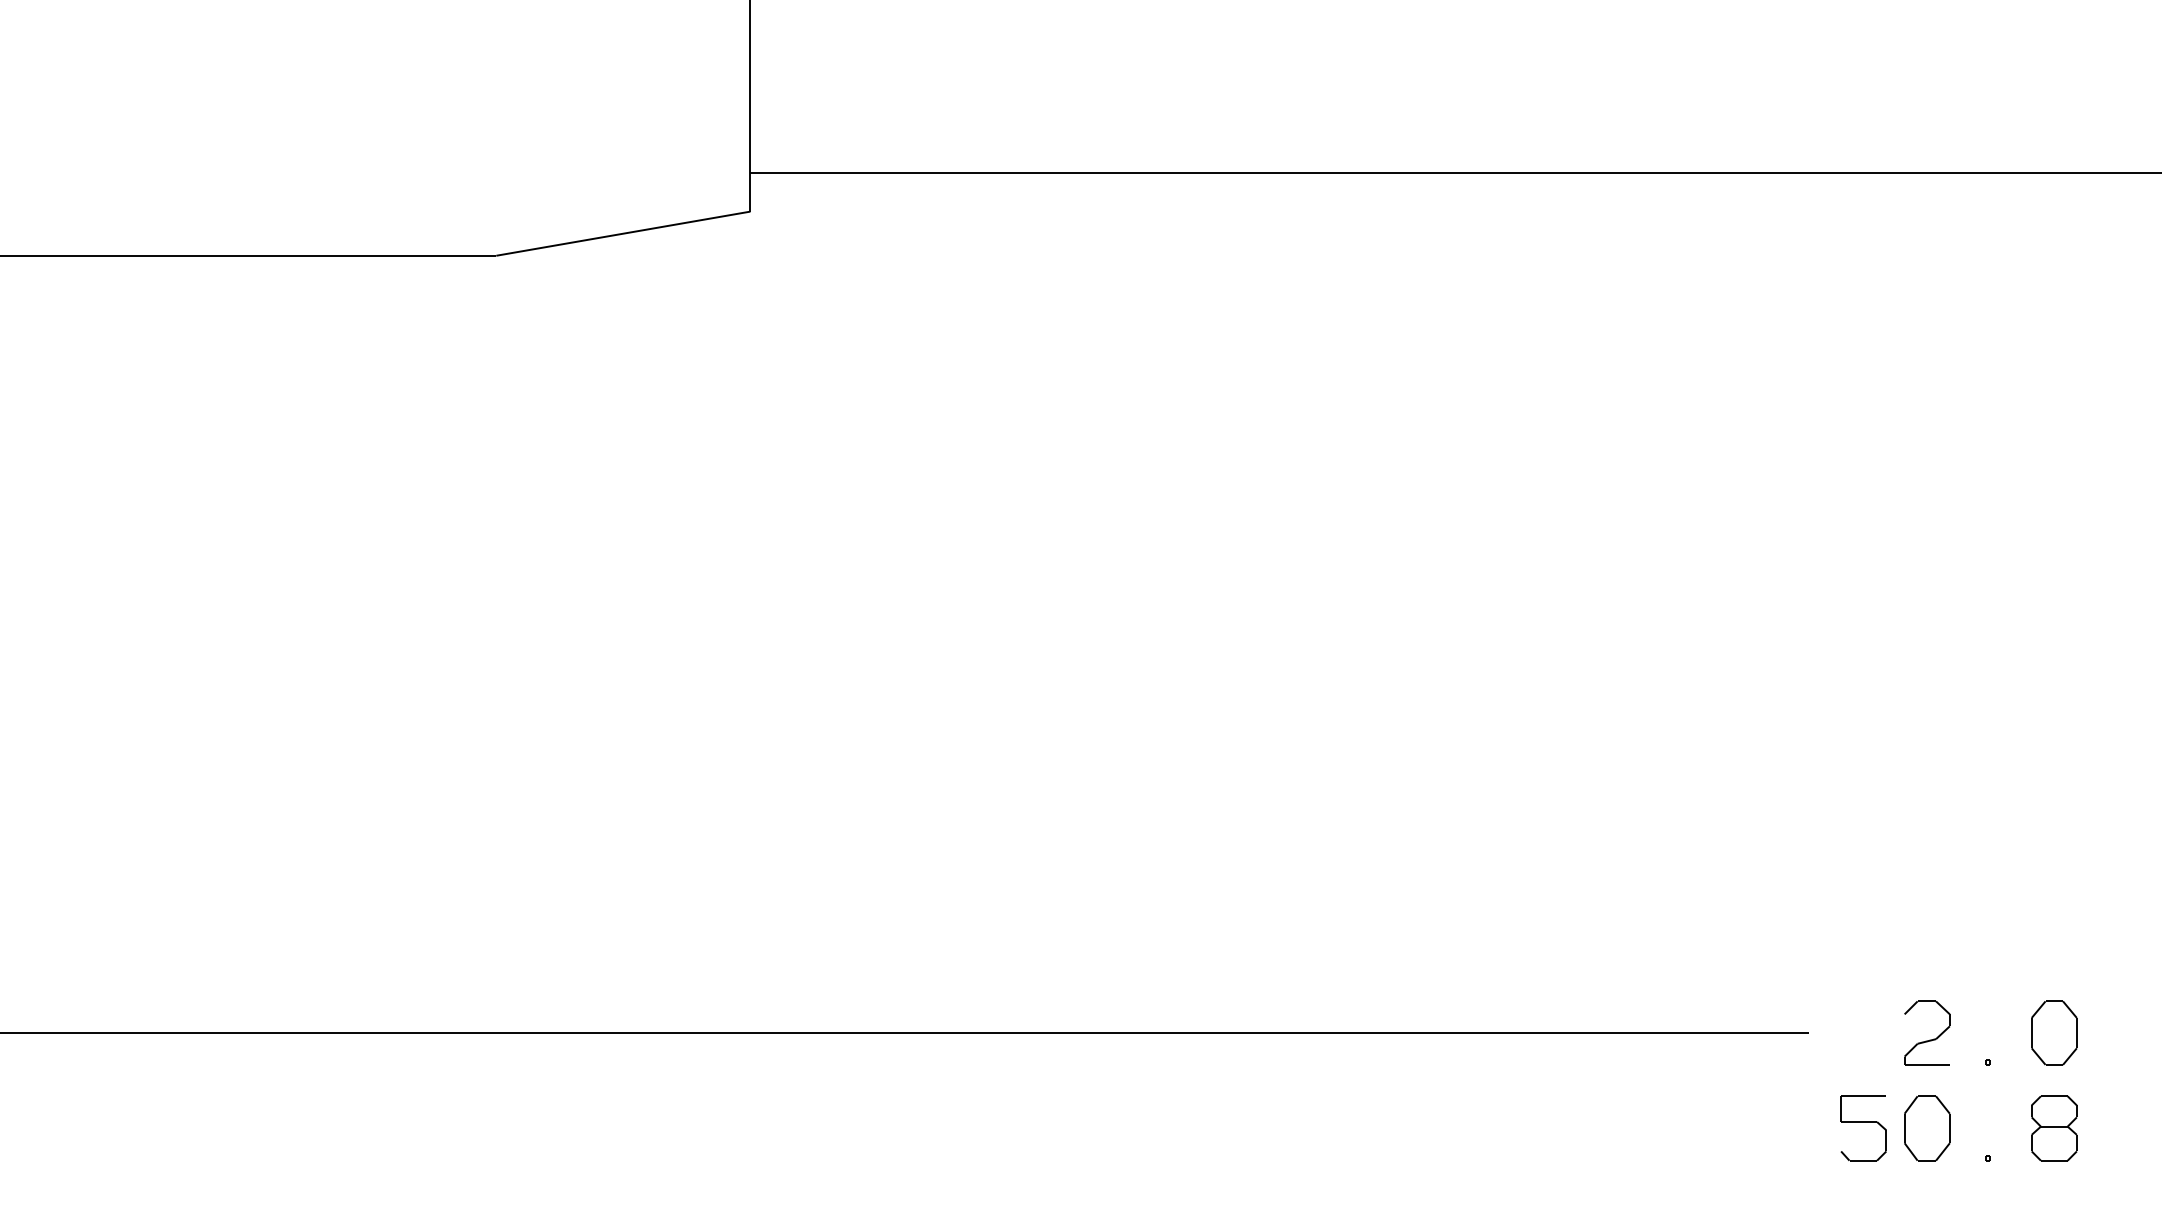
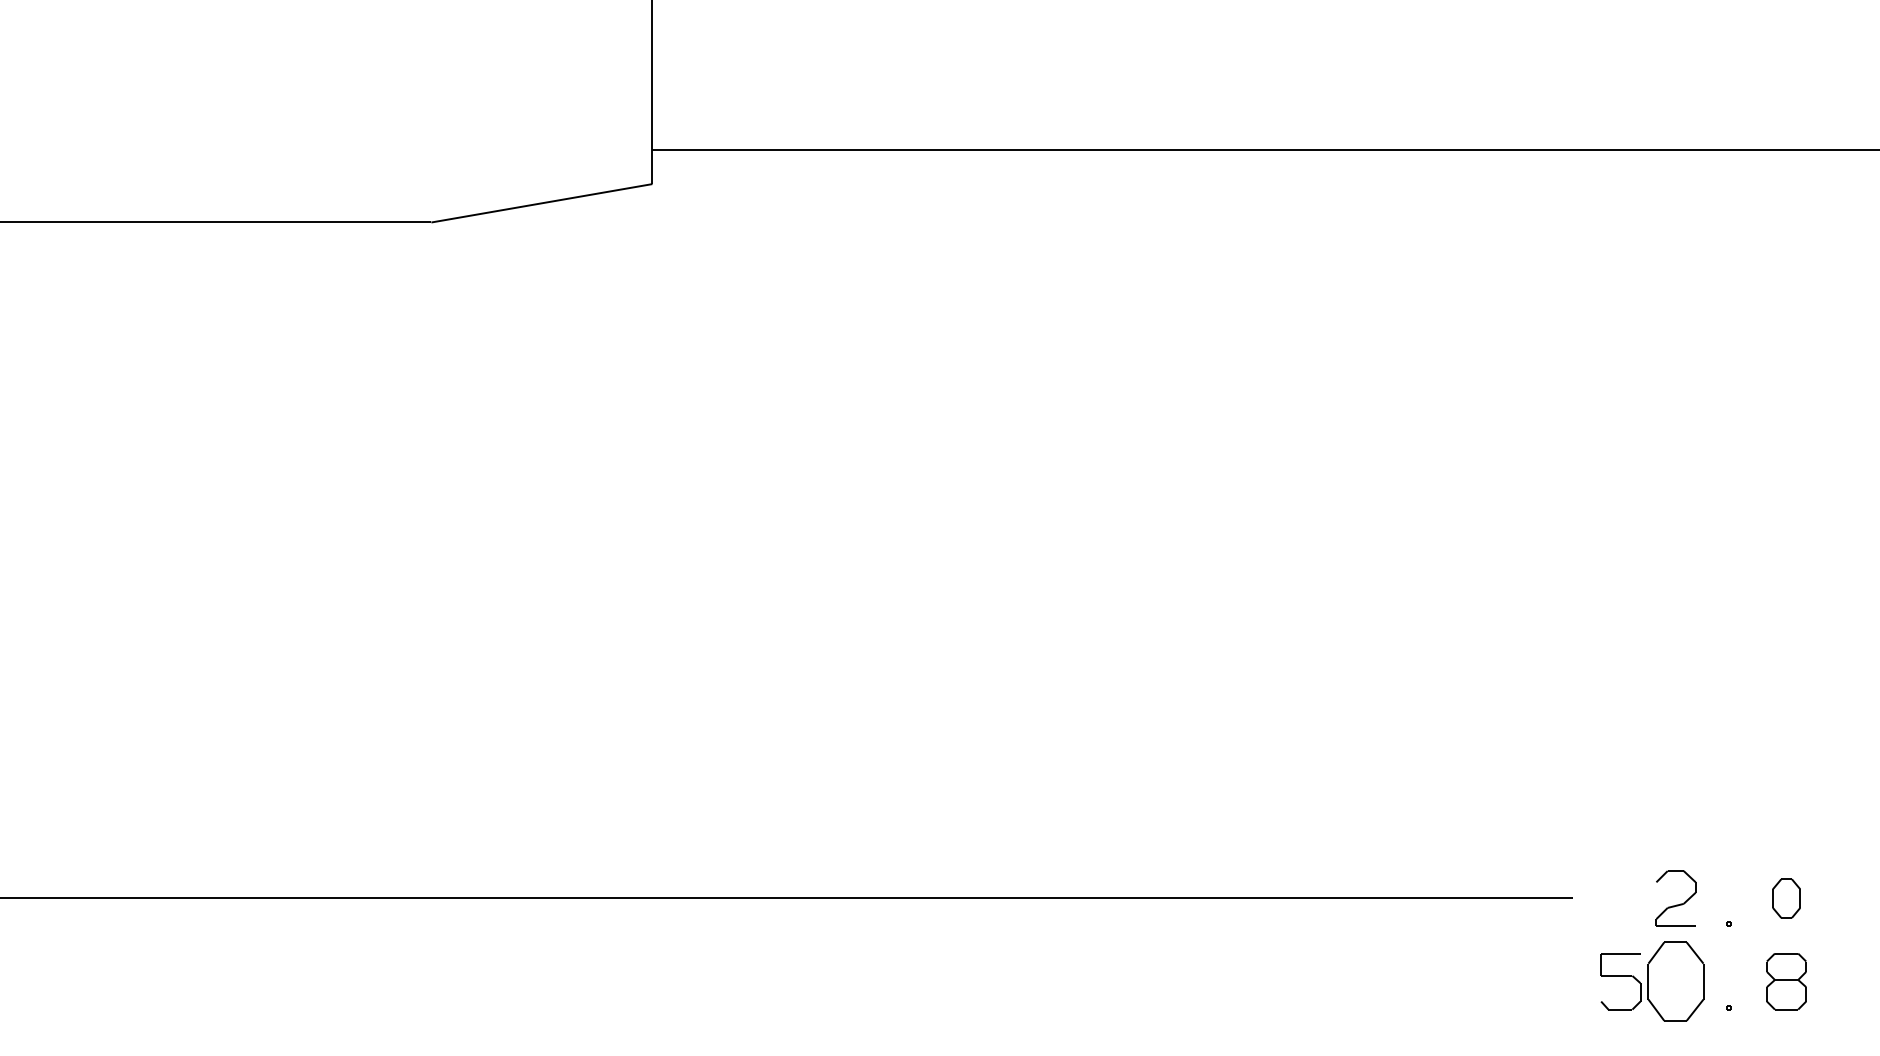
part: (2054, 1032) -> (1786, 898), size x0.7
part: (1927, 1128) -> (1676, 981), size x1.4

